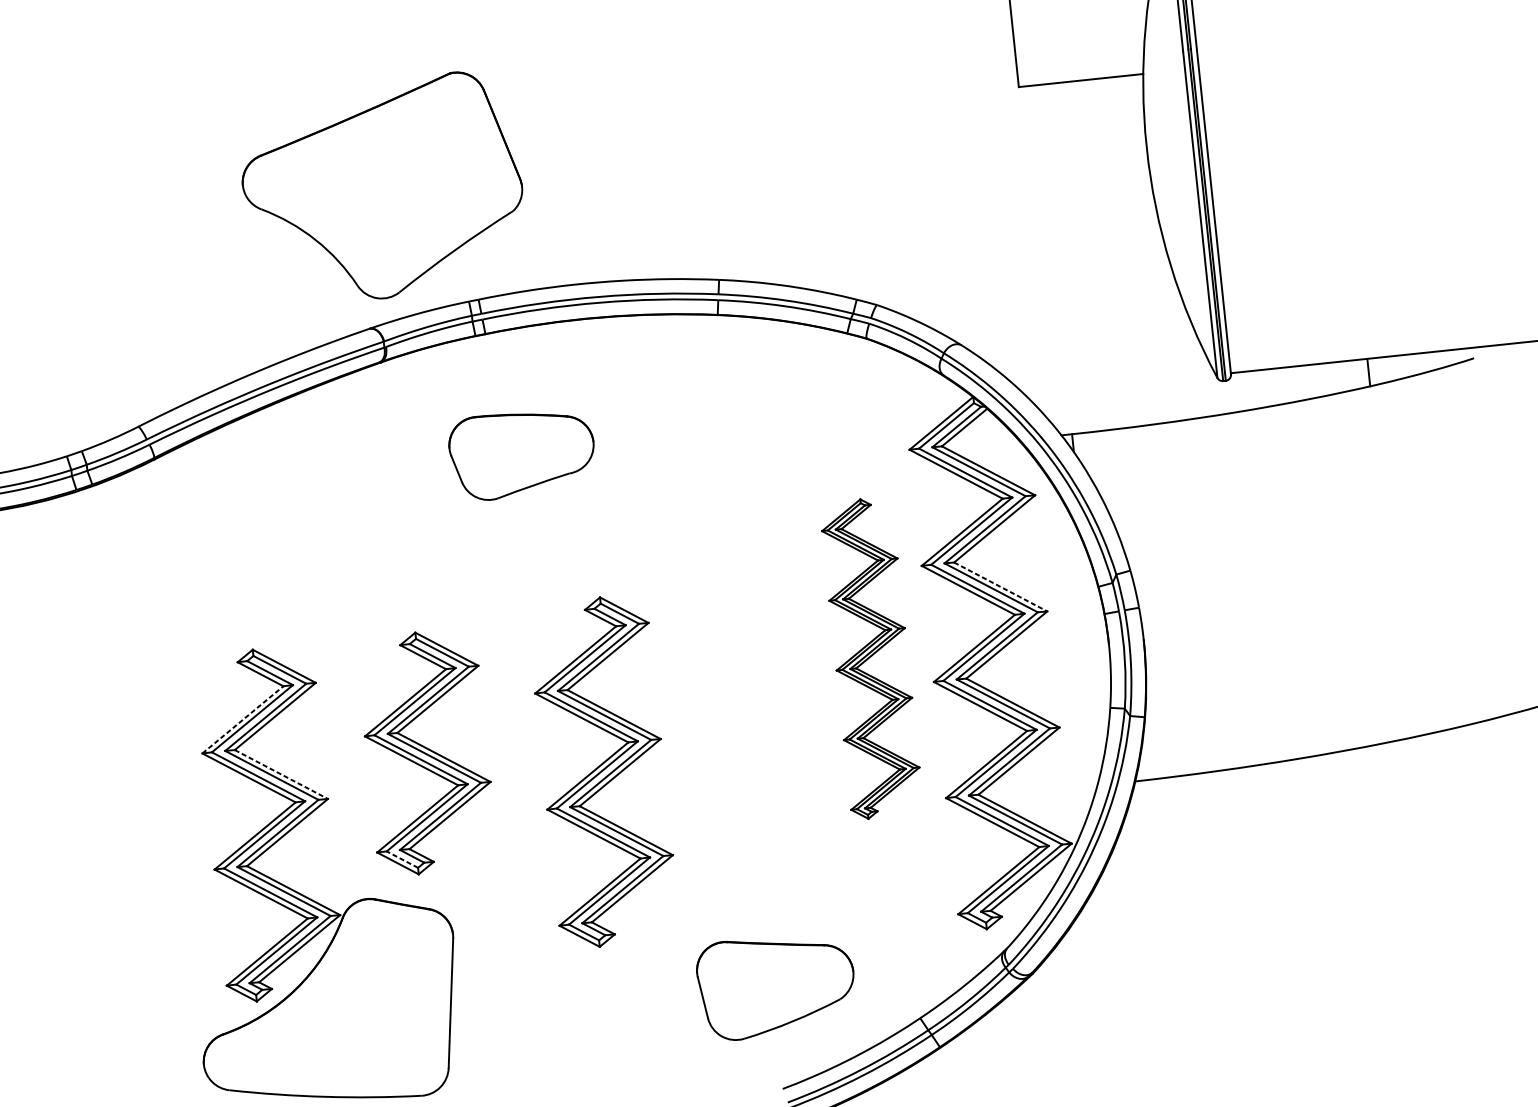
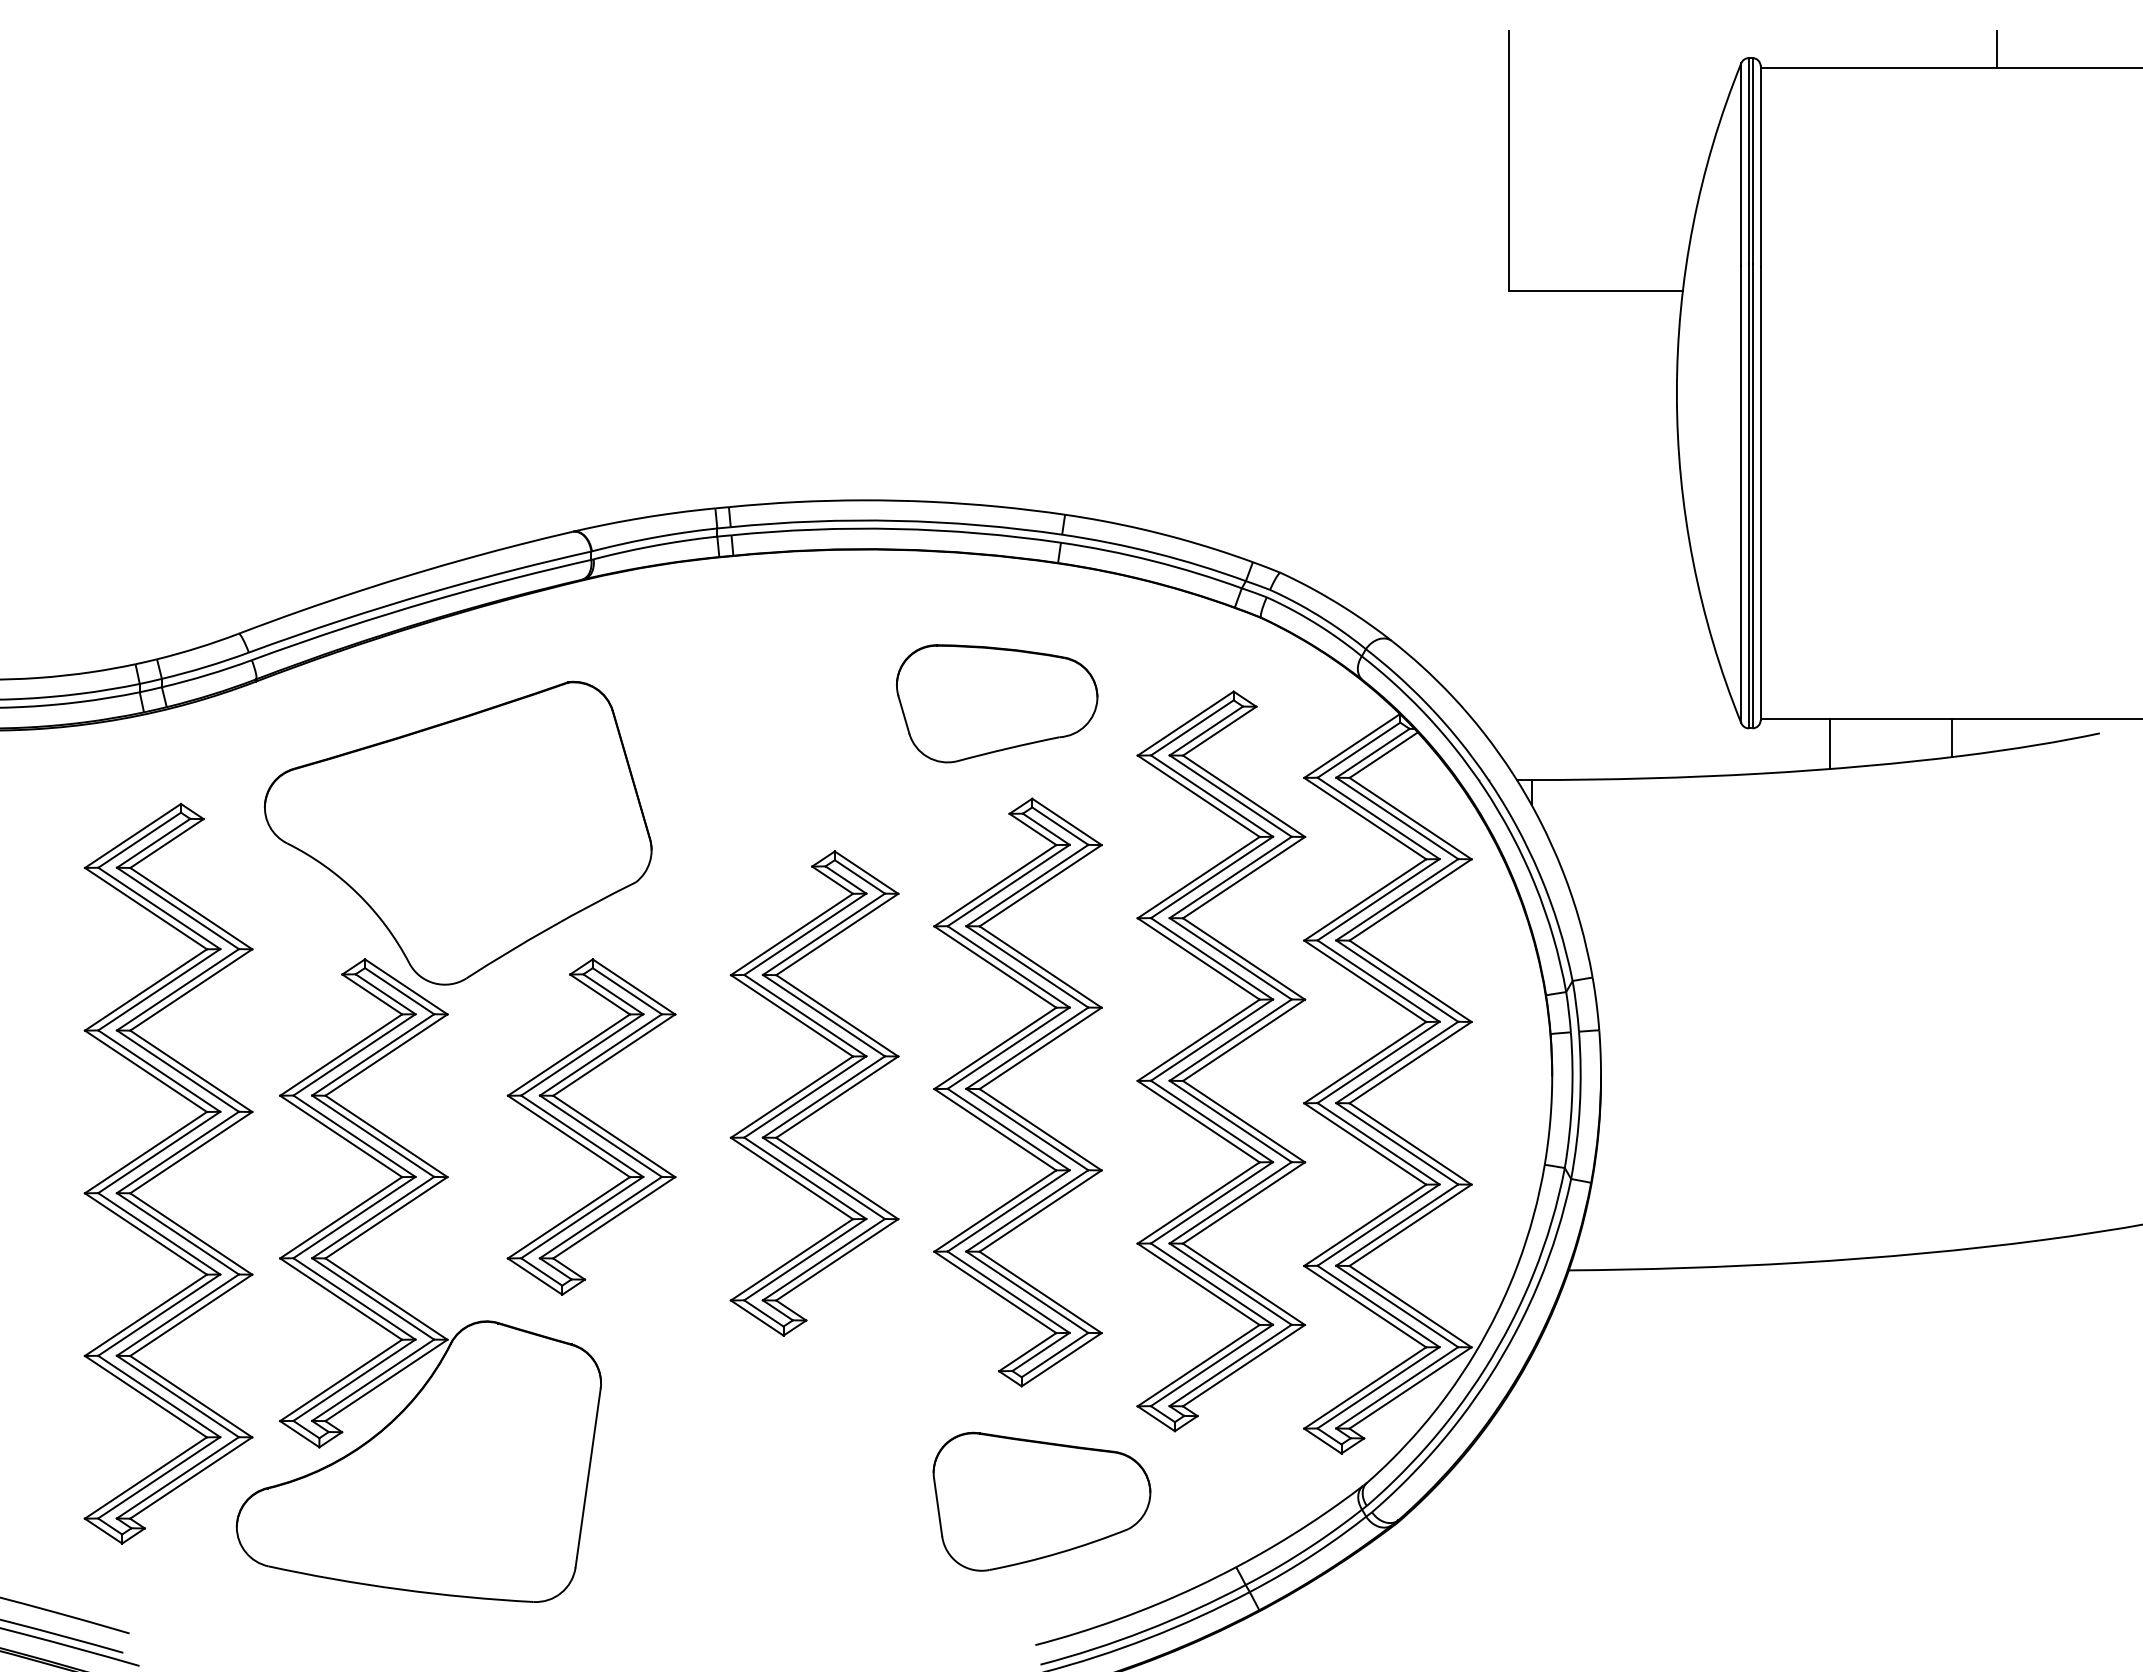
part: (382, 188) -> (458, 832), moved
line: (1281, 385) -> (1829, 743), added
part: (522, 454) -> (997, 703), moved
line: (1001, 587) -> (1411, 981), dashed -> solid
part: (871, 658) -> (1221, 1061), size x1.67
part: (723, 707) -> (1009, 1107), added
line: (243, 719) -> (341, 1054), dashed -> solid
part: (603, 771) -> (814, 1093), moved
line: (281, 774) -> (386, 1136), dashed -> solid
part: (128, 817) -> (168, 1173), added
line: (402, 859) -> (541, 1271), dashed -> solid

